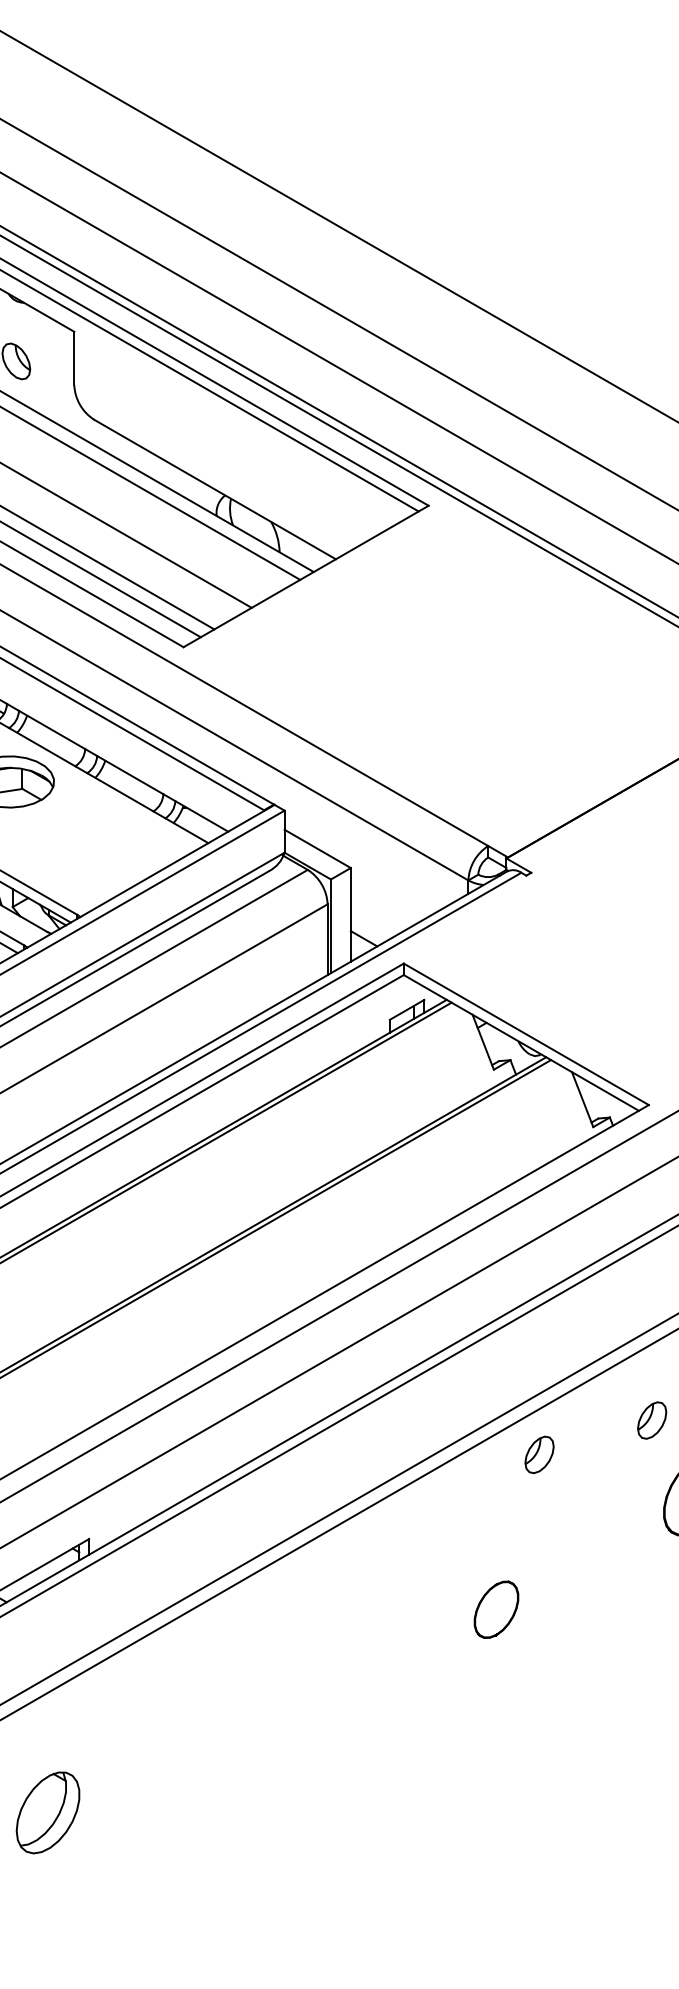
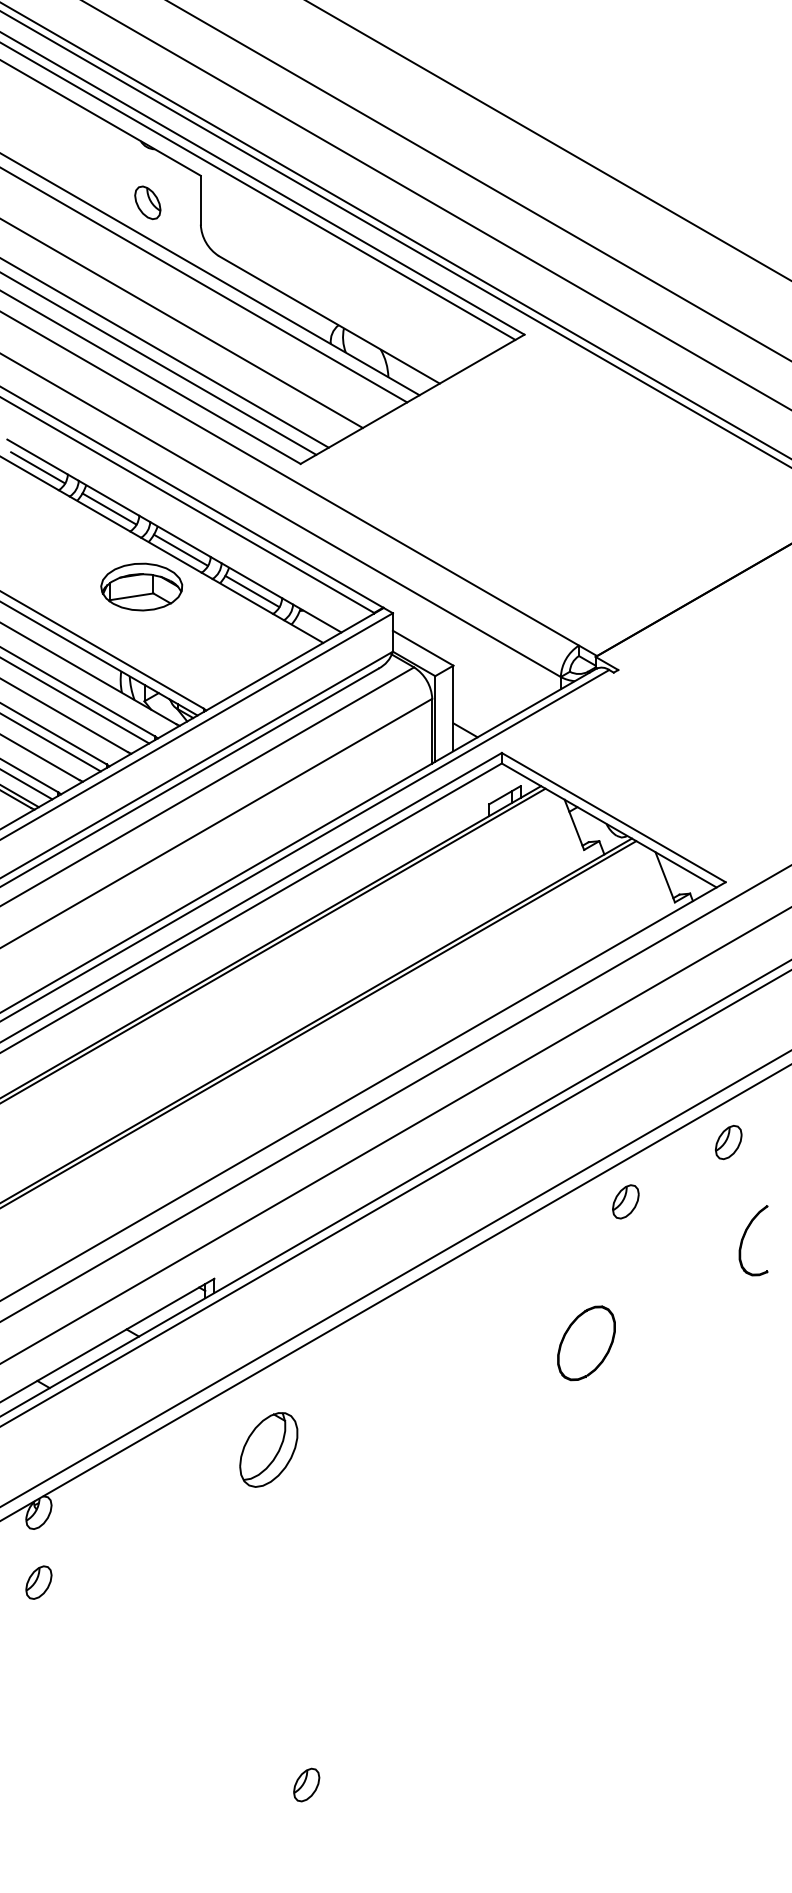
line: (52, 740) -> (180, 549), added
line: (130, 786) -> (252, 591), added
part: (651, 1420) -> (728, 1142), moved
part: (496, 1609) -> (586, 1343), size x1.43
part: (47, 1812) -> (268, 1449), moved

